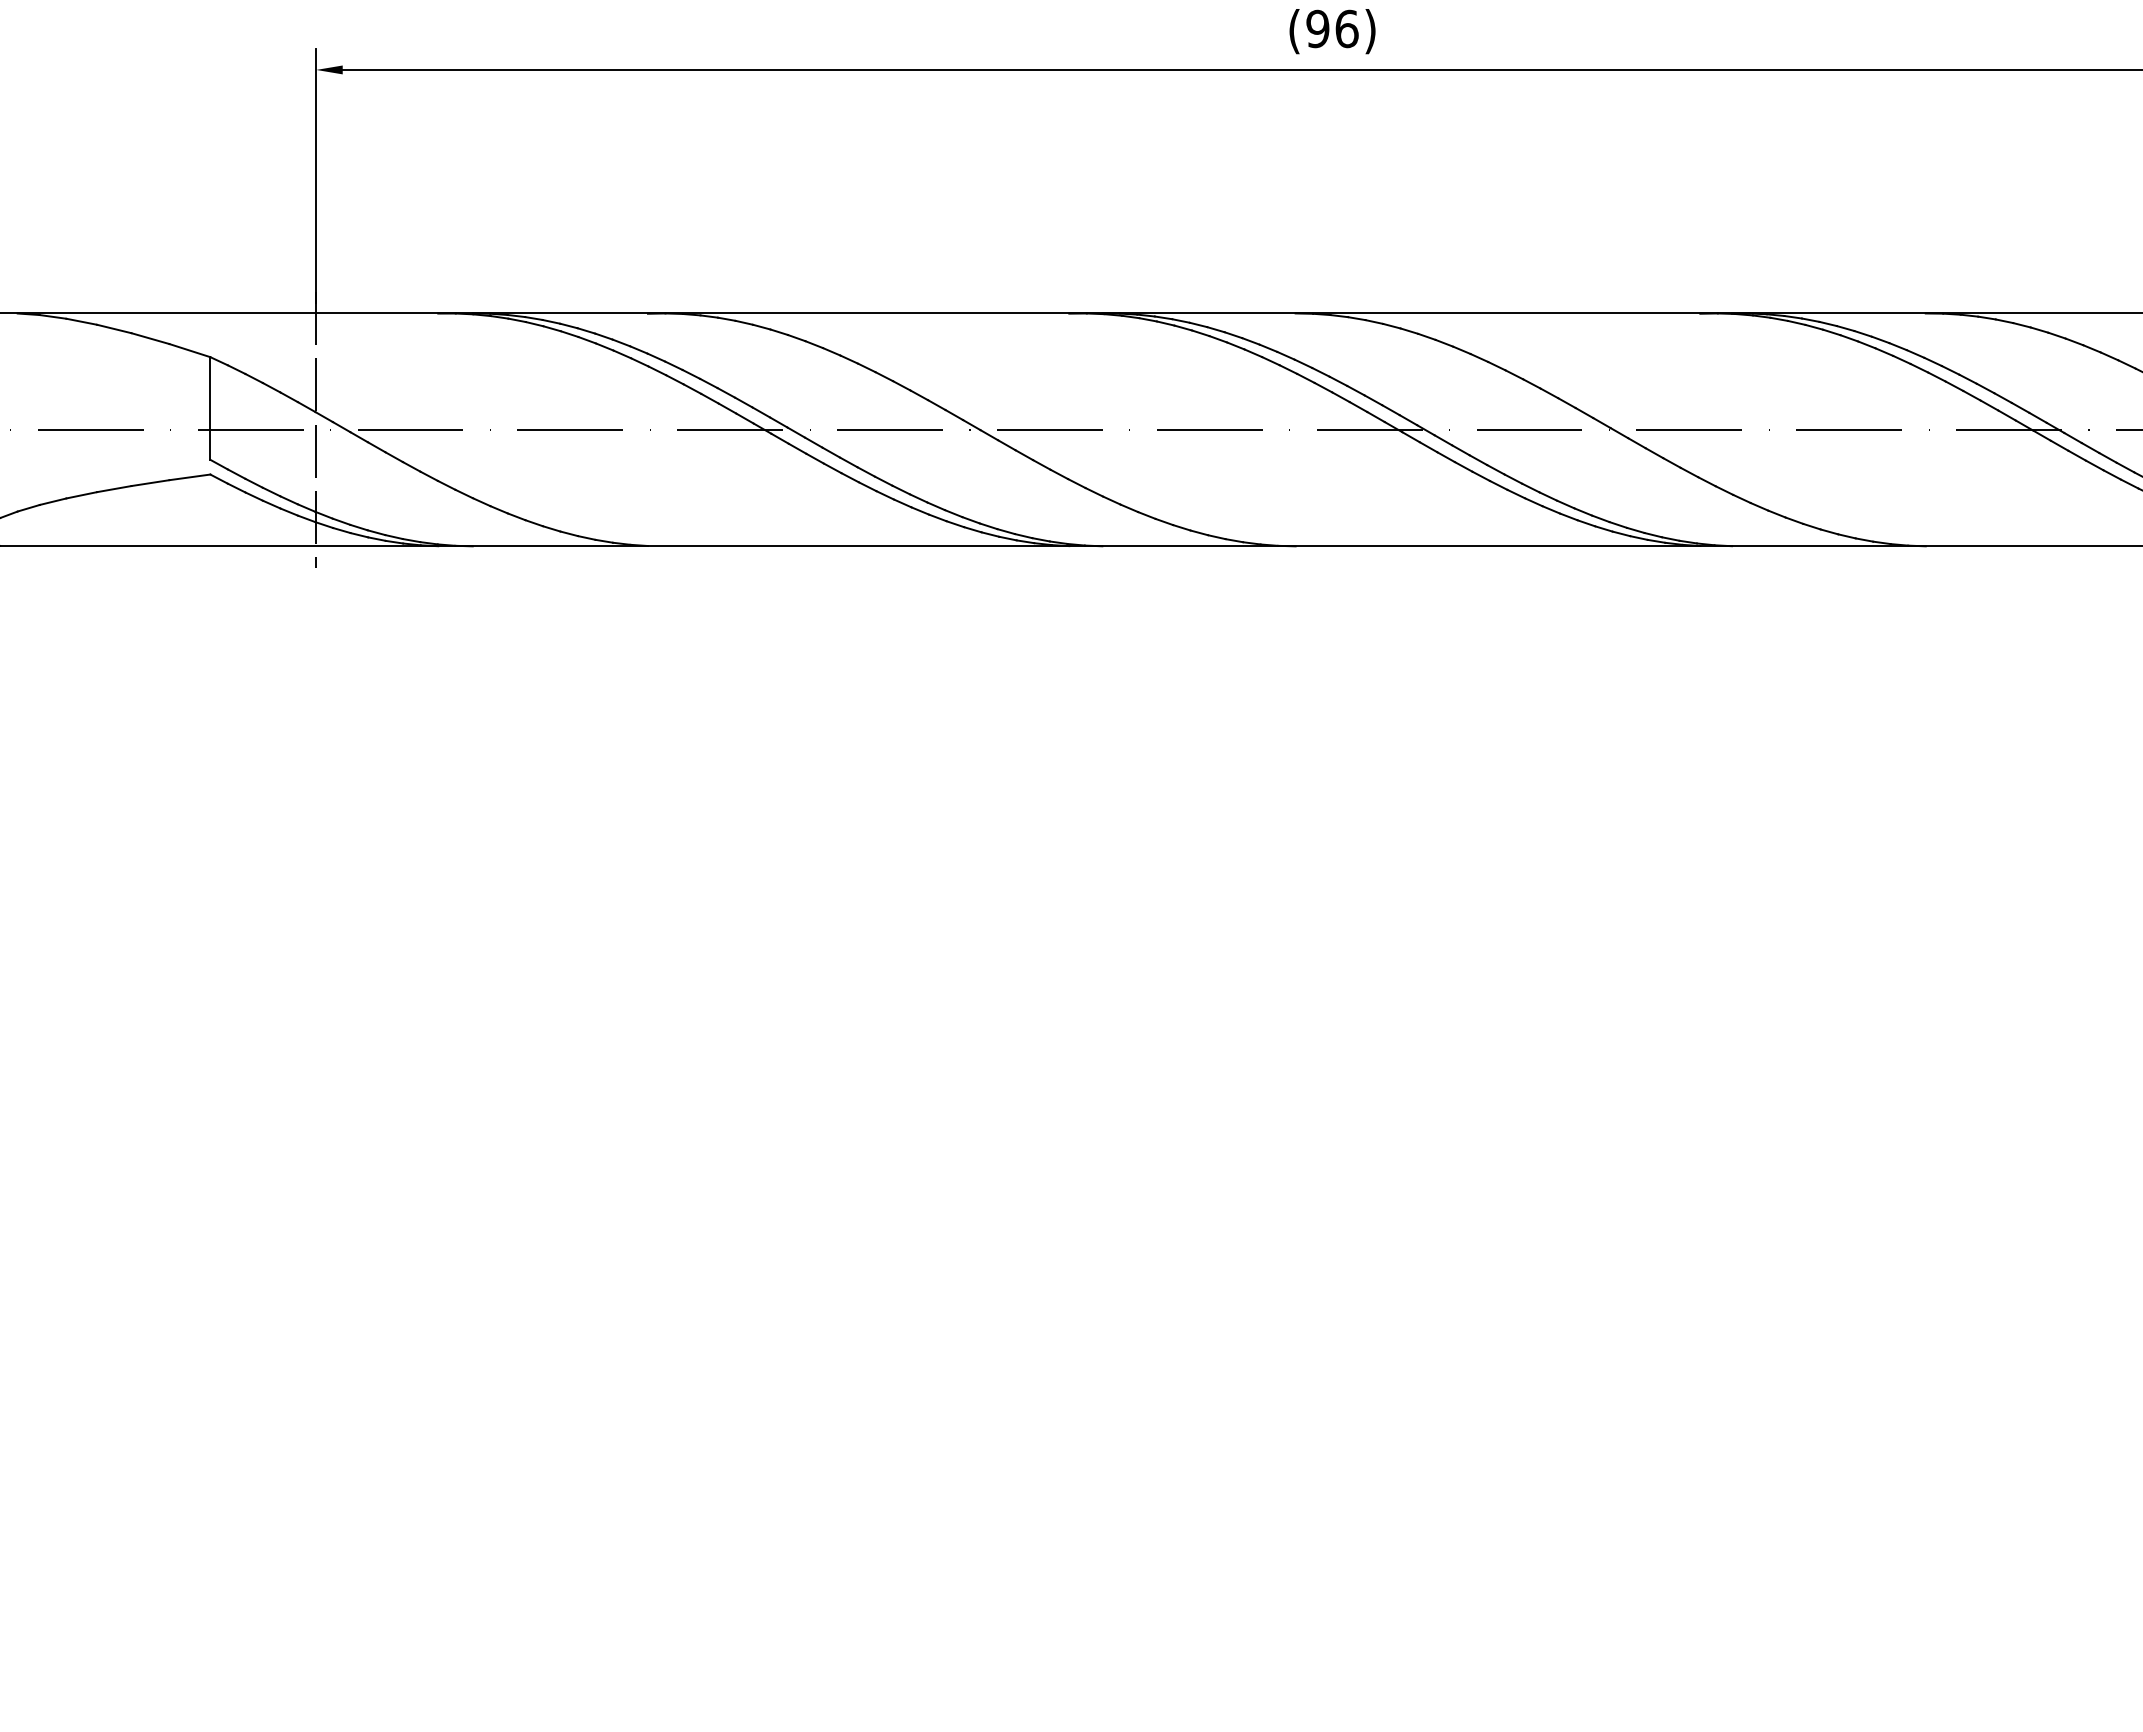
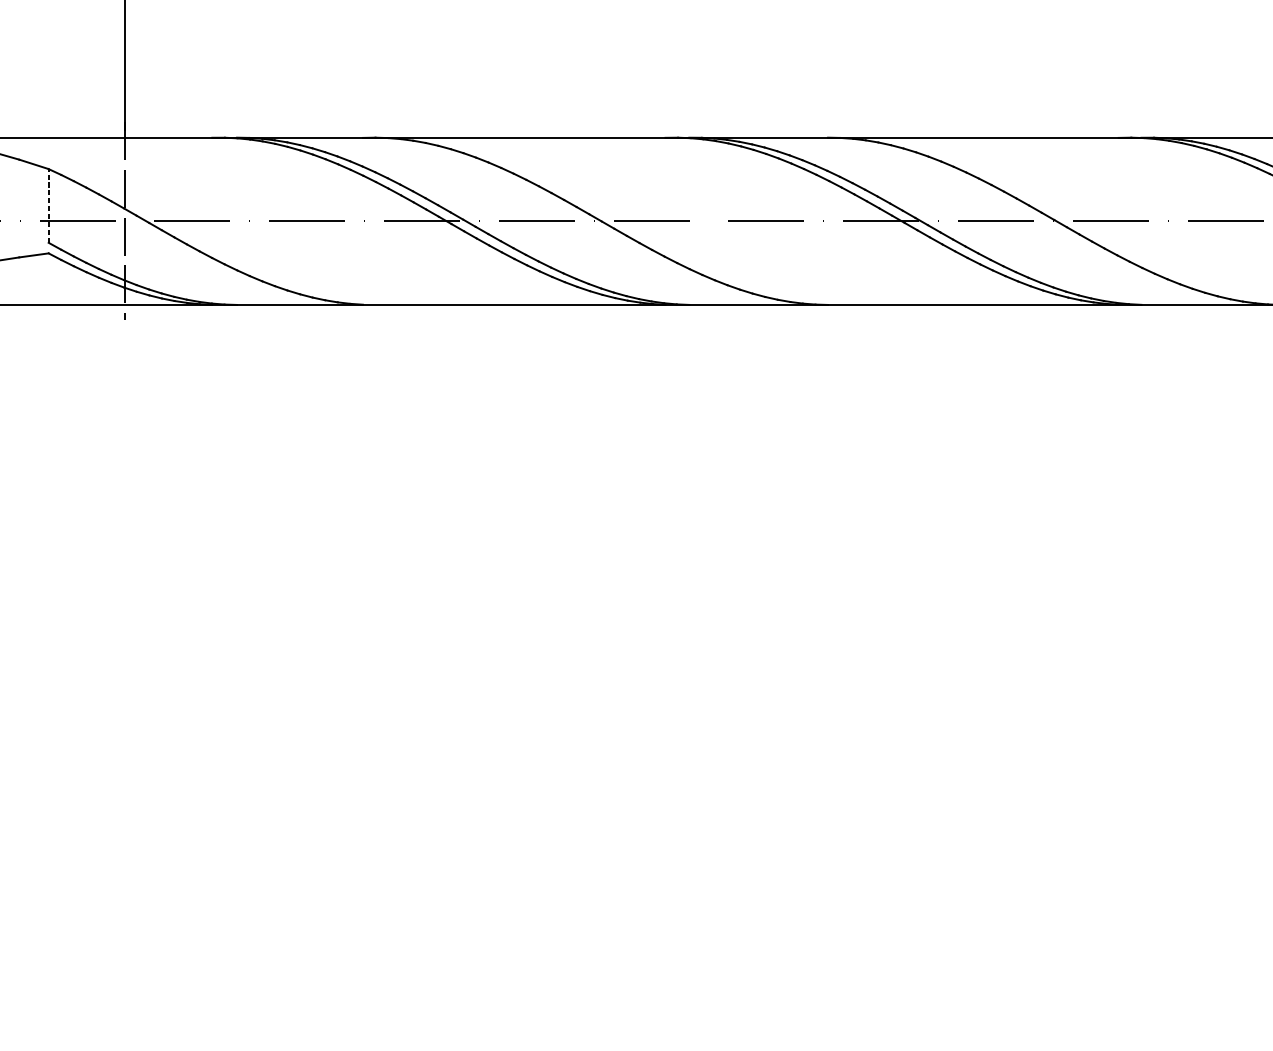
line: (210, 408) -> (48, 205), solid -> dashed

